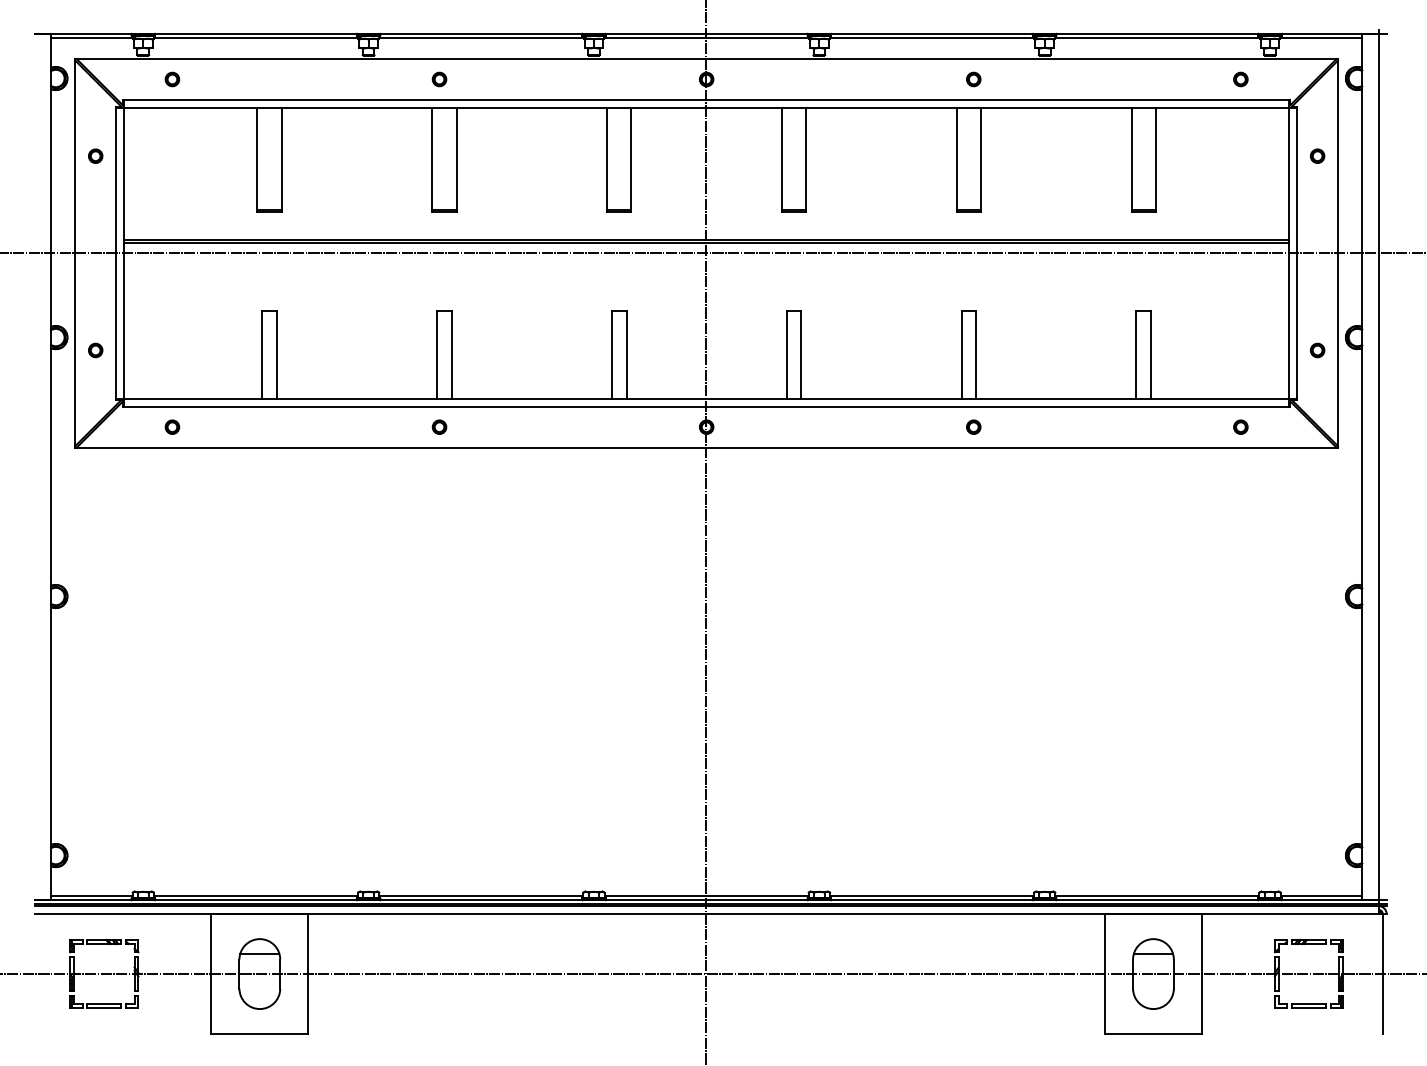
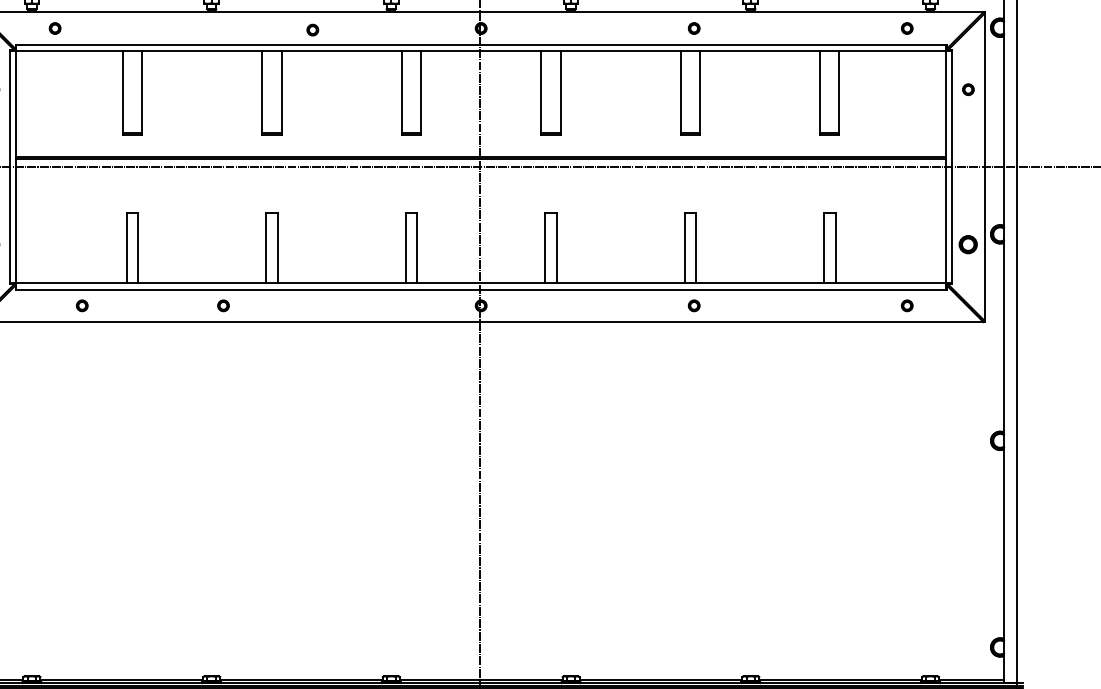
part: (439, 79) -> (312, 30), moved
part: (1317, 350) -> (968, 244), size x1.6
part: (172, 426) -> (82, 305), moved
part: (439, 426) -> (223, 305), moved

